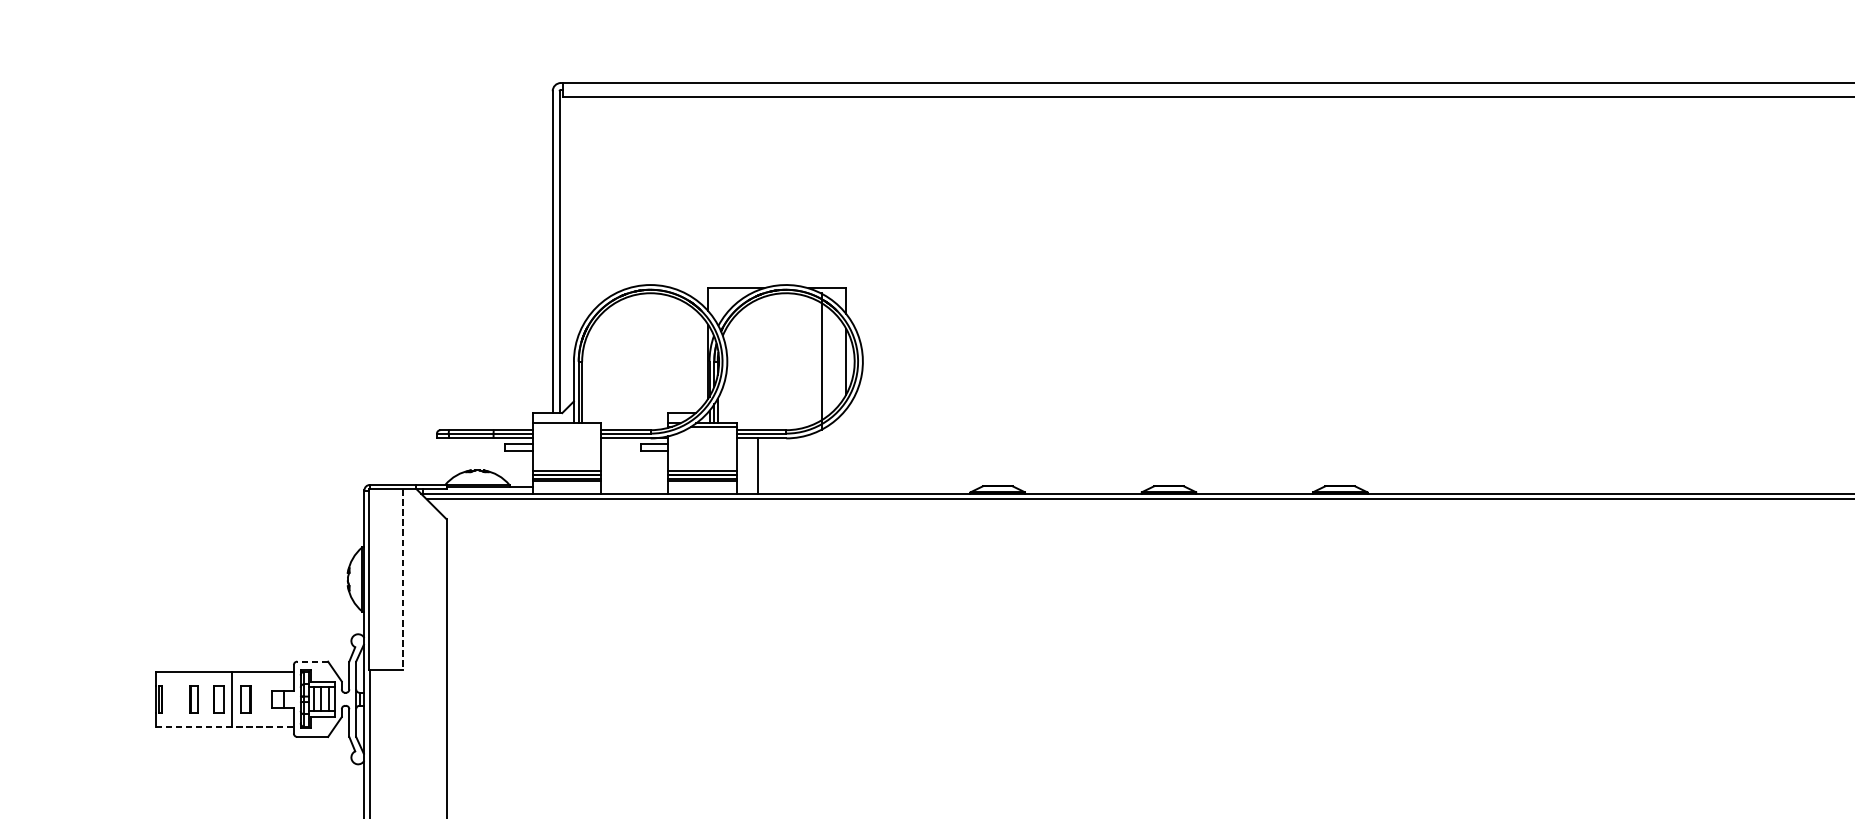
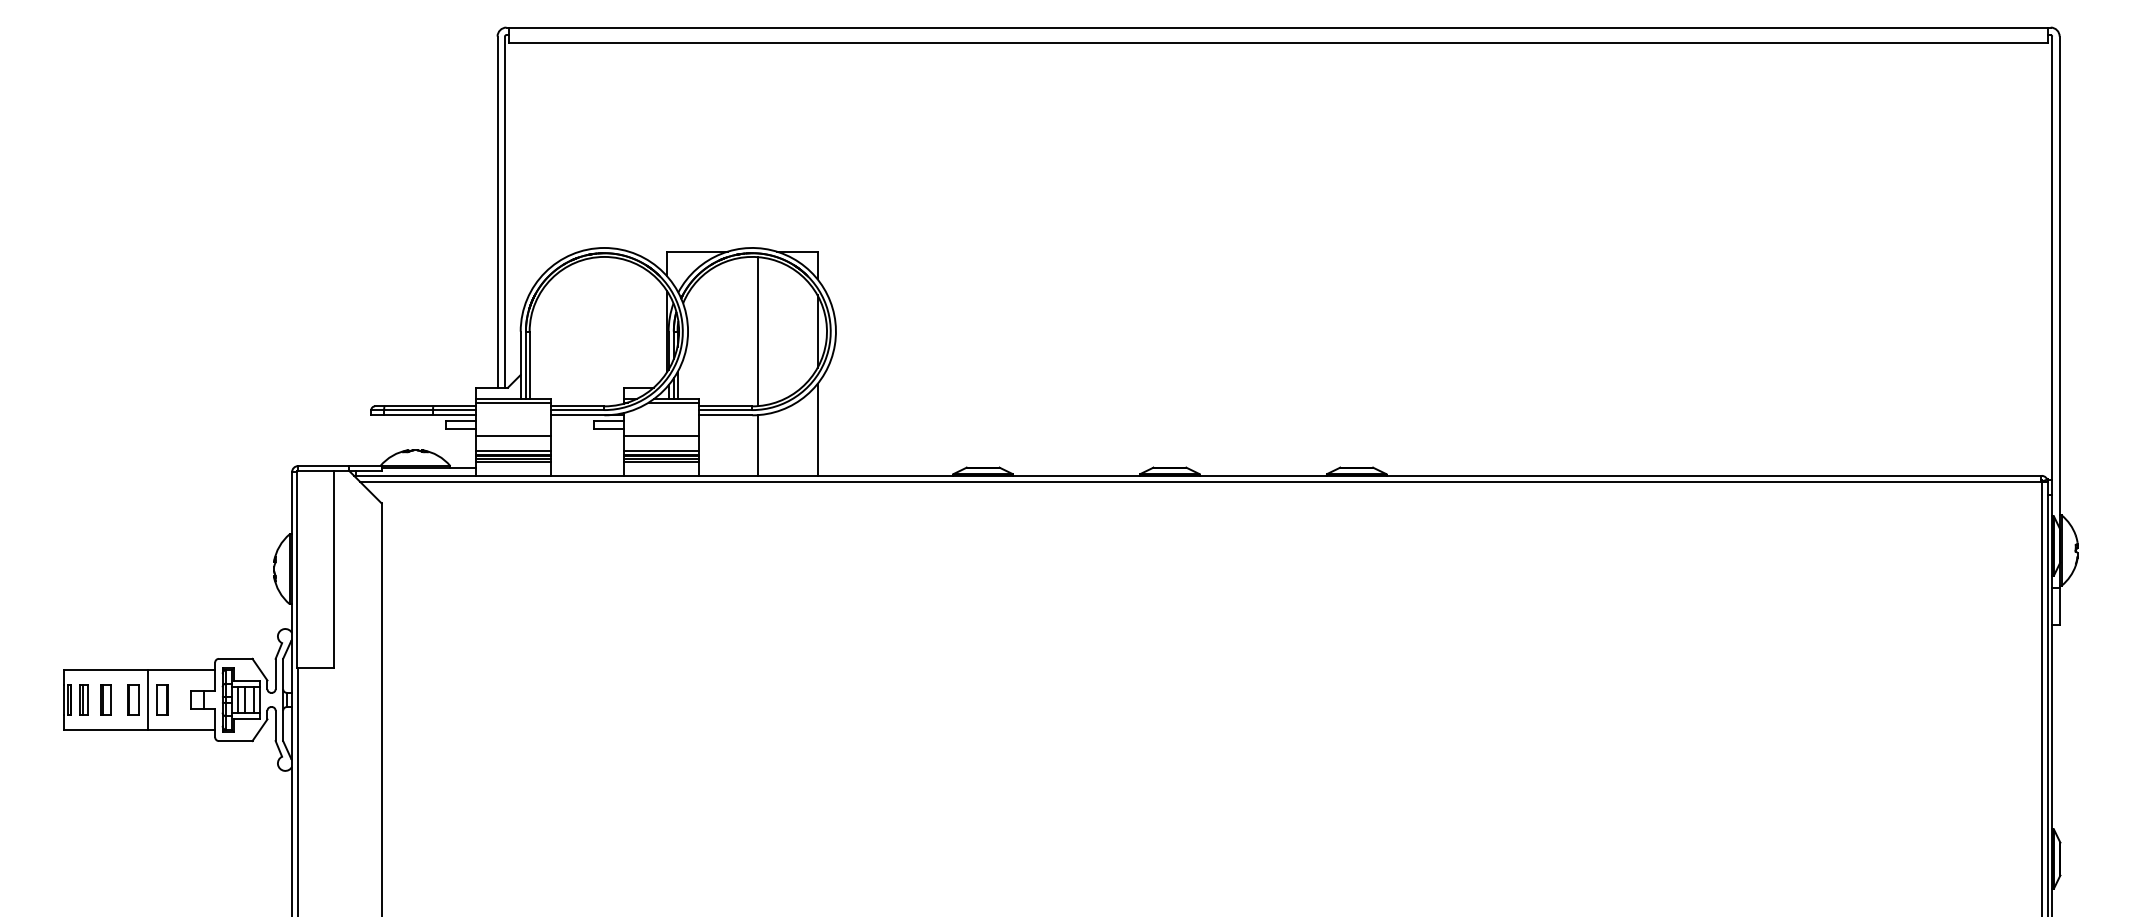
line: (822, 361) -> (758, 331), moved
line: (566, 426) -> (512, 402), added
line: (845, 451) -> (817, 429), added
line: (566, 457) -> (512, 436), added
line: (702, 457) -> (660, 436), added
line: (757, 466) -> (758, 445), moved
line: (402, 579) -> (333, 569), dashed -> solid
line: (312, 661) -> (235, 658), dashed -> solid
part: (173, 698) -> (83, 699), added
line: (225, 726) -> (140, 729), dashed -> solid

